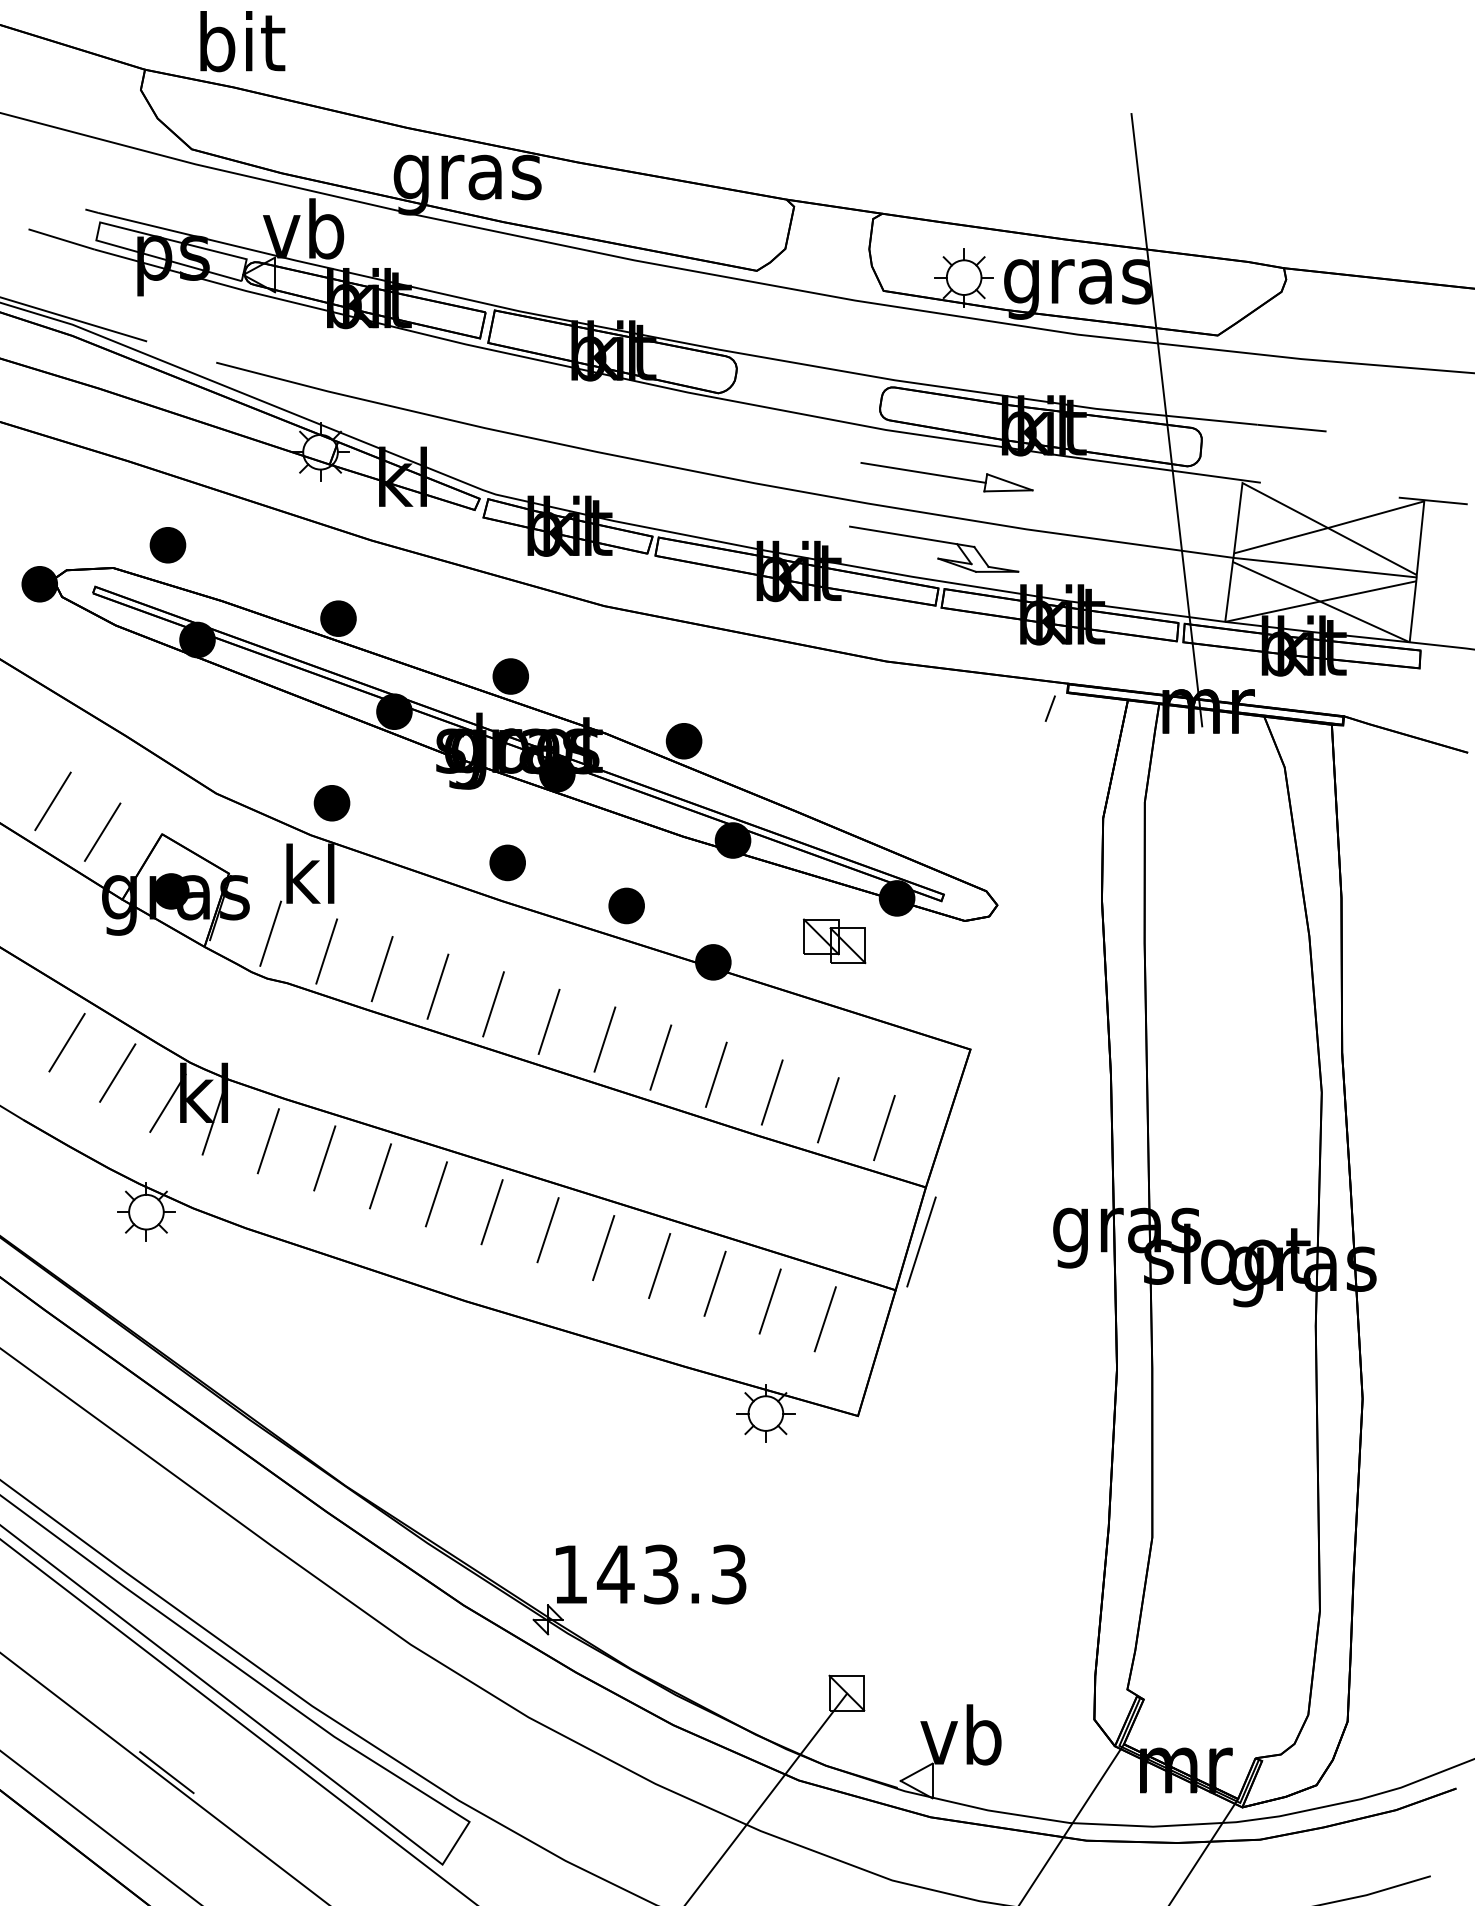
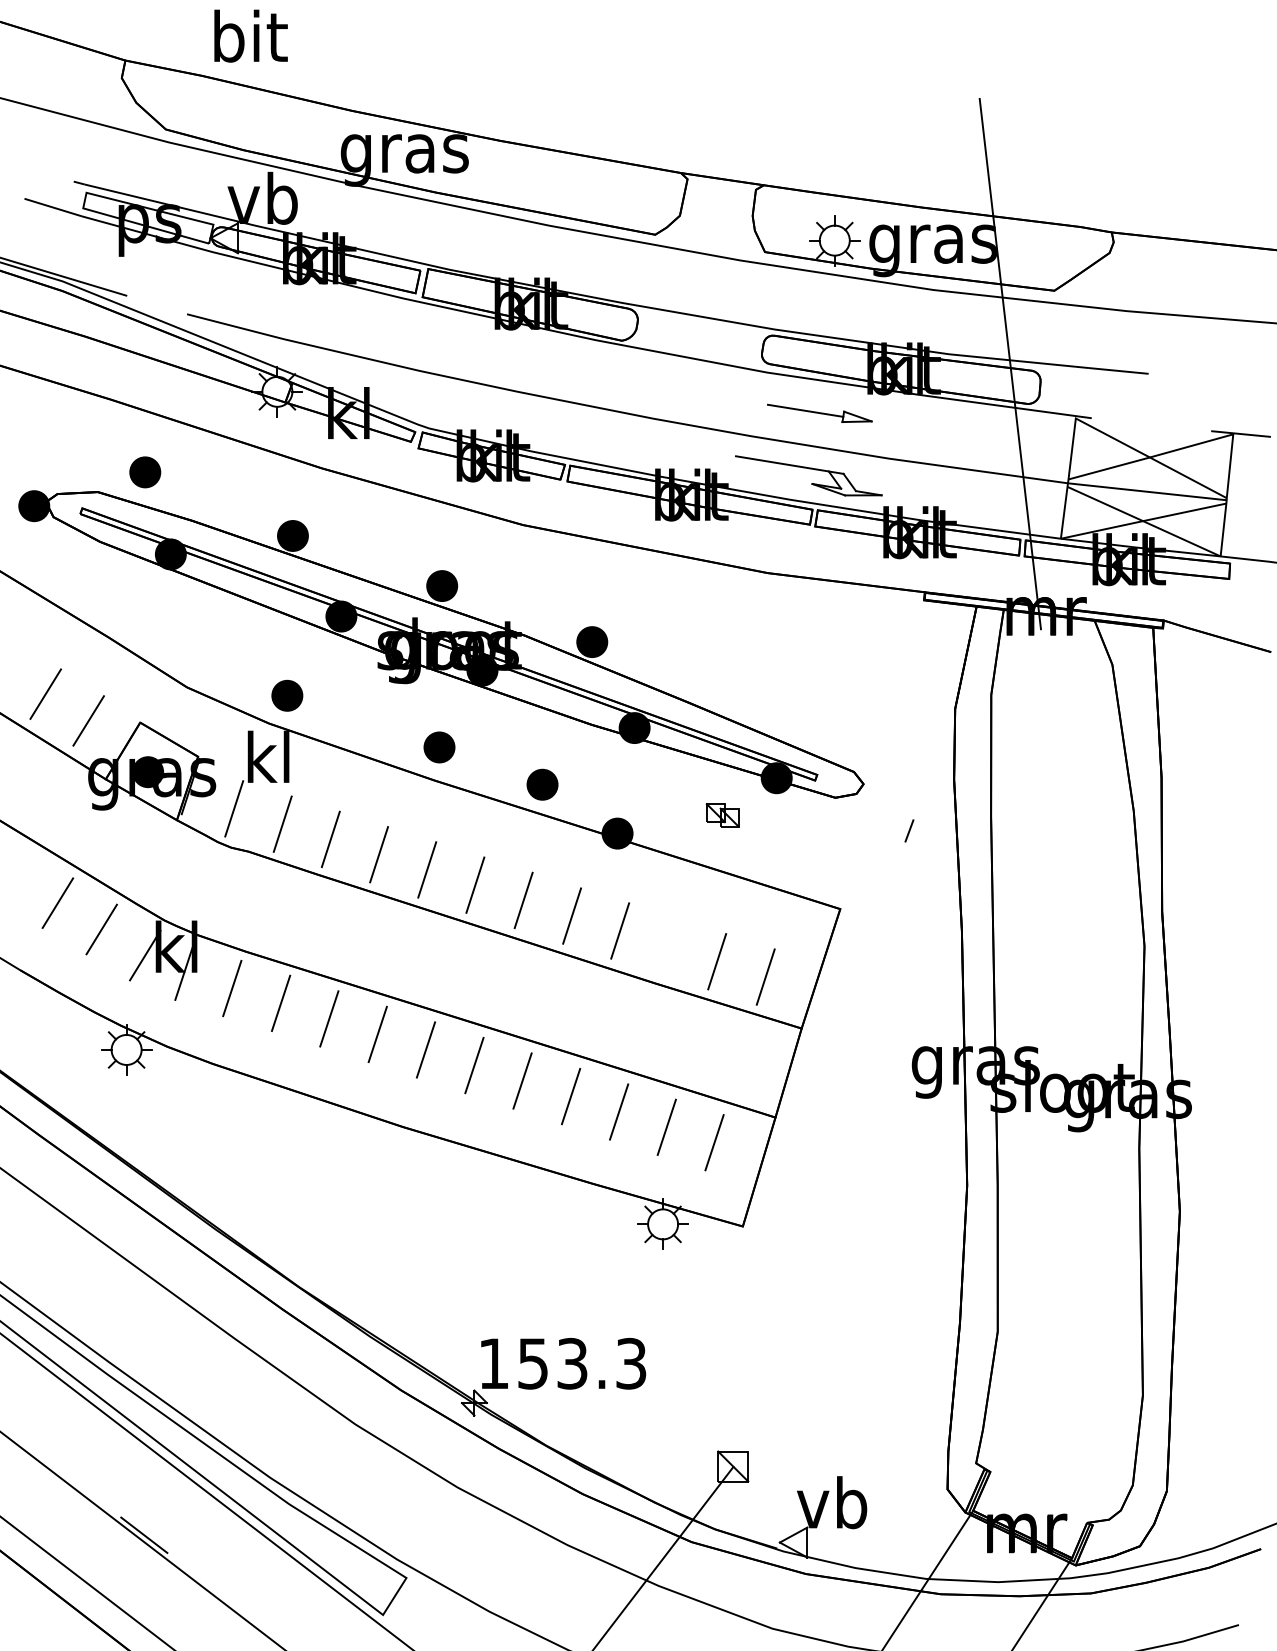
text: (242, 40) -> (250, 35), moved
part: (946, 477) -> (819, 413), size x0.7
line: (1050, 708) -> (909, 830), moved
part: (834, 941) -> (722, 815), size x0.6
line: (772, 1091) -> (668, 945), removed
line: (921, 1241) -> (797, 1075), removed
text: (615, 1574) -> (532, 1363), 143.3 -> 153.3

